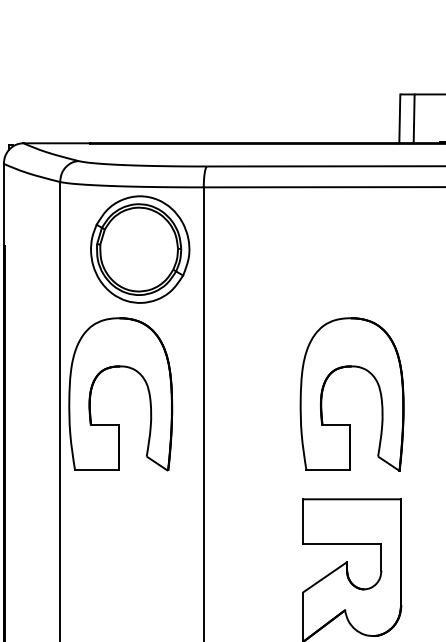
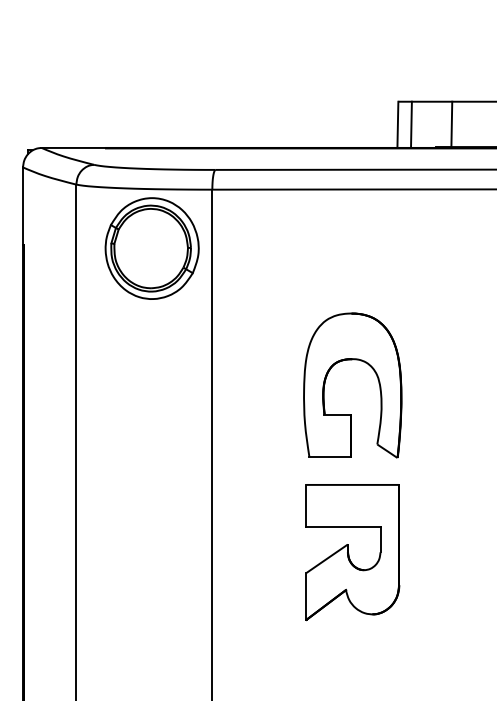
part: (120, 367) -> (133, 360), removed

